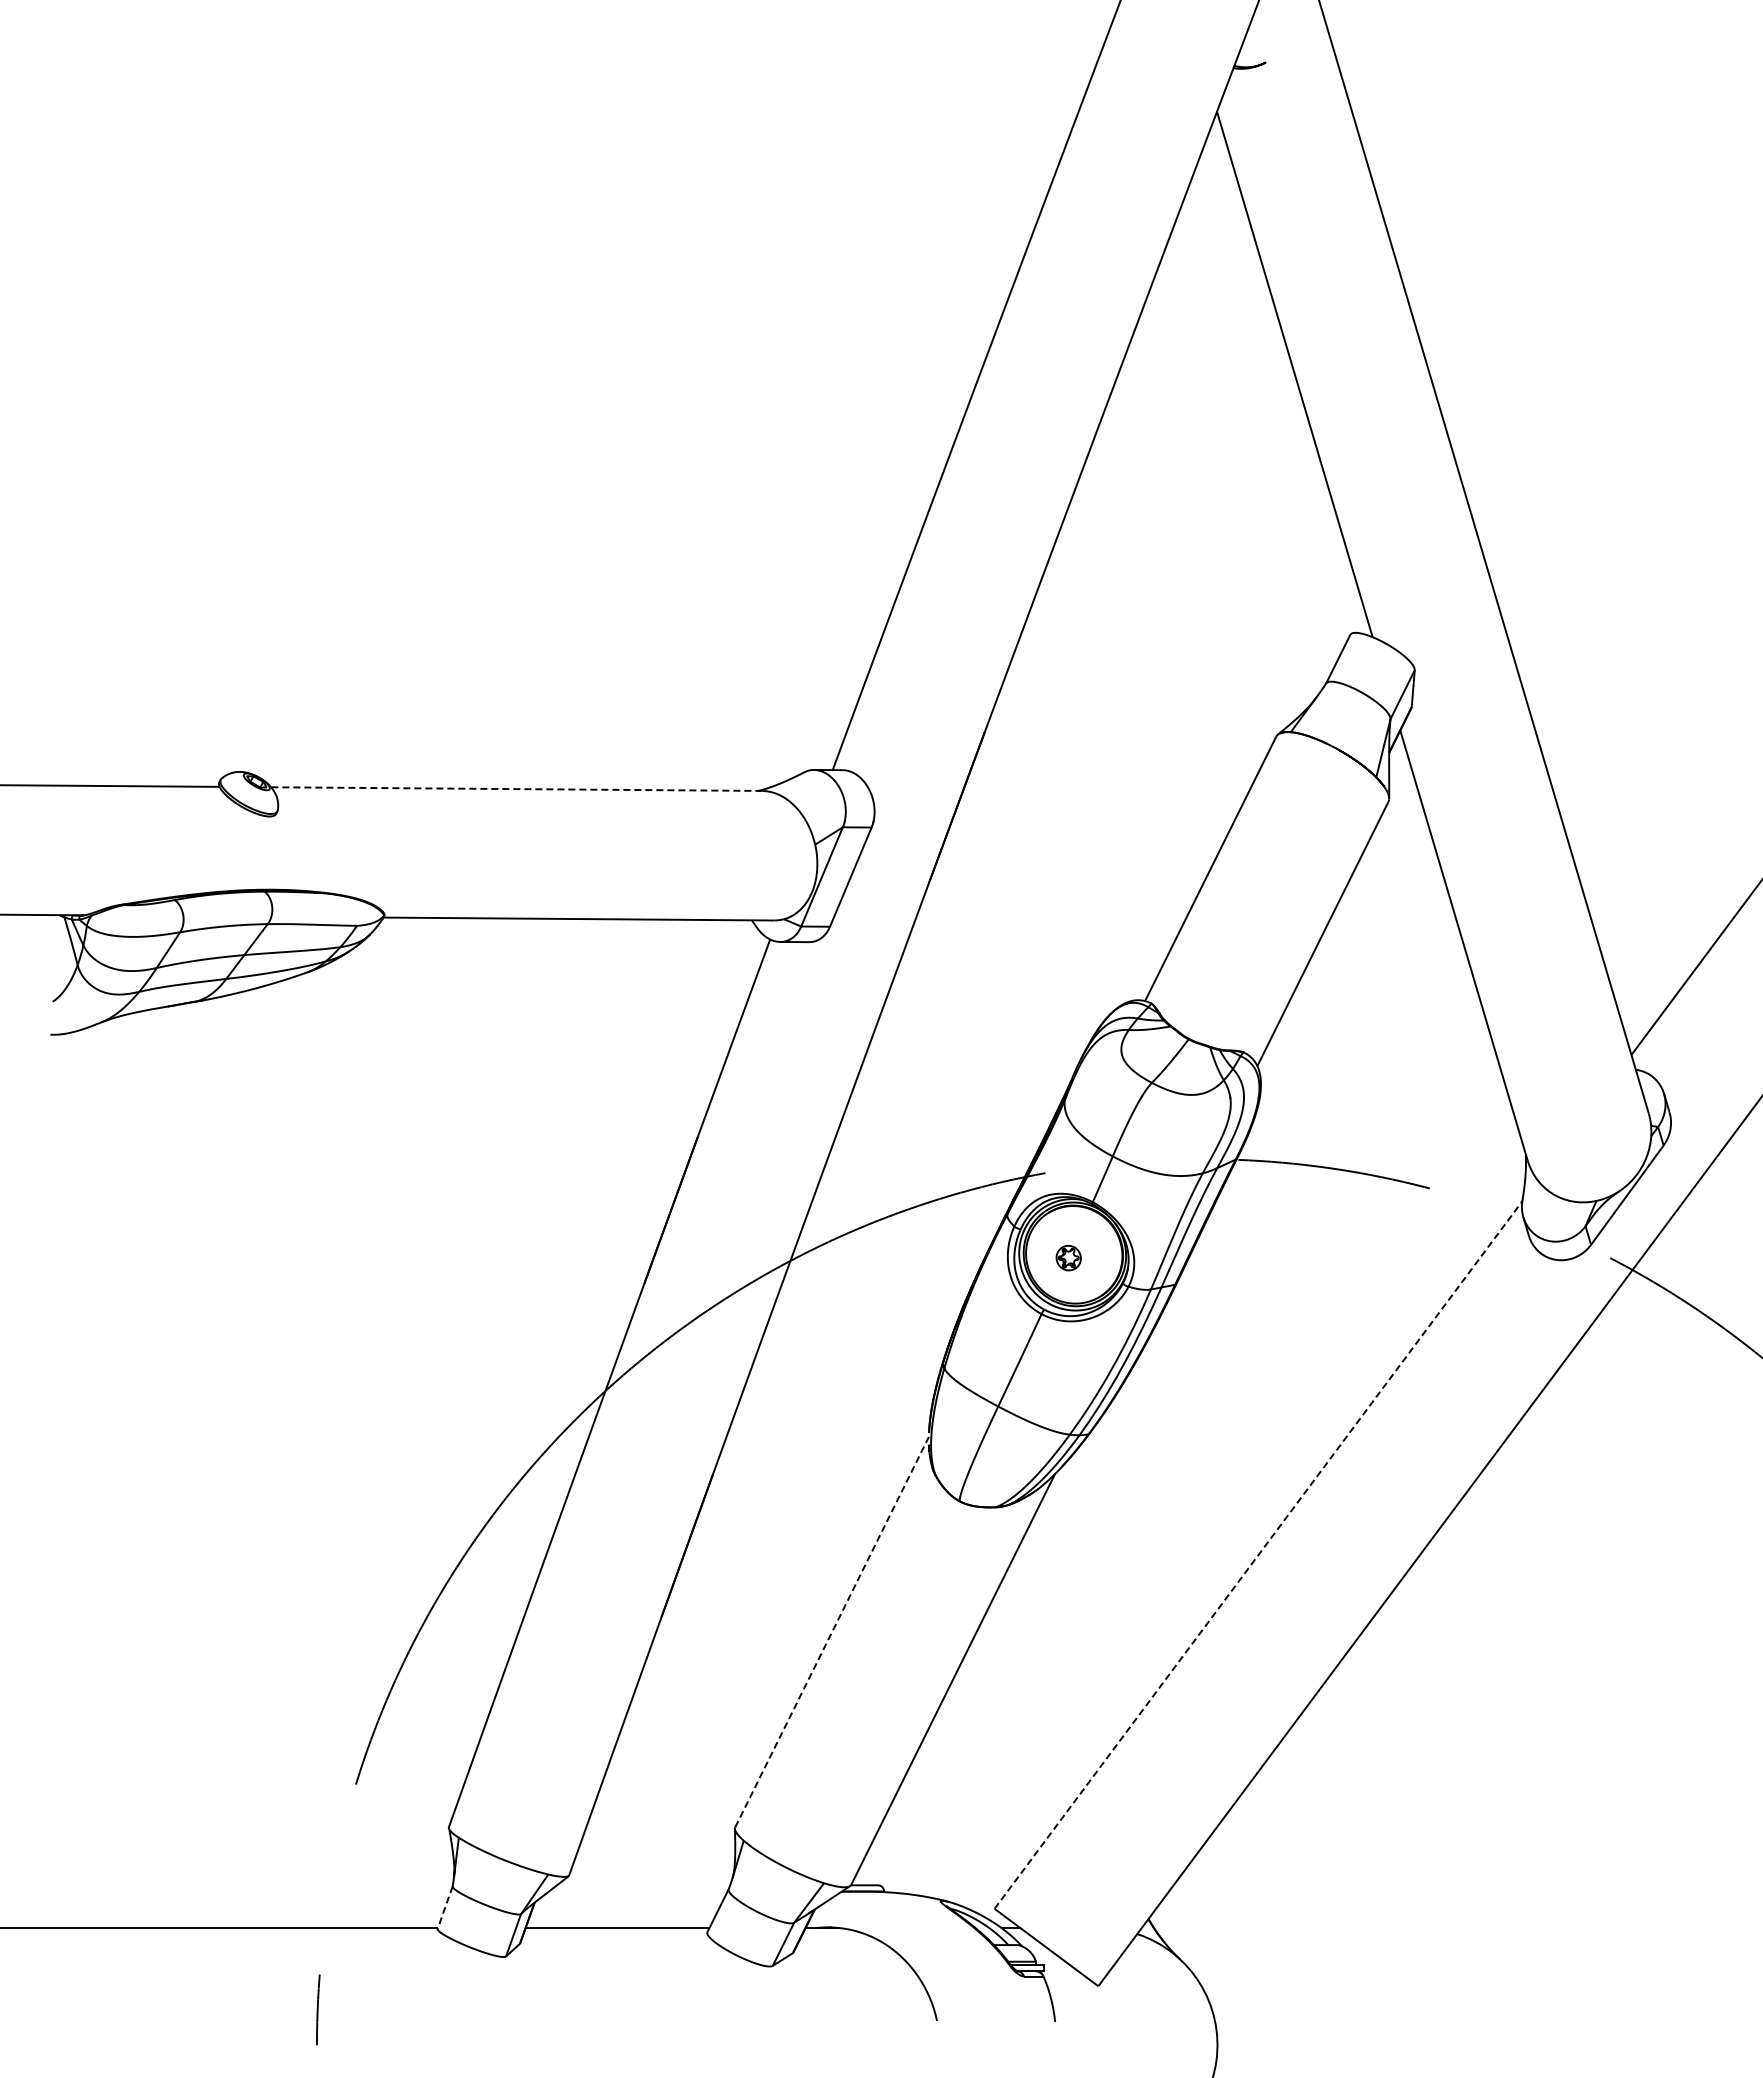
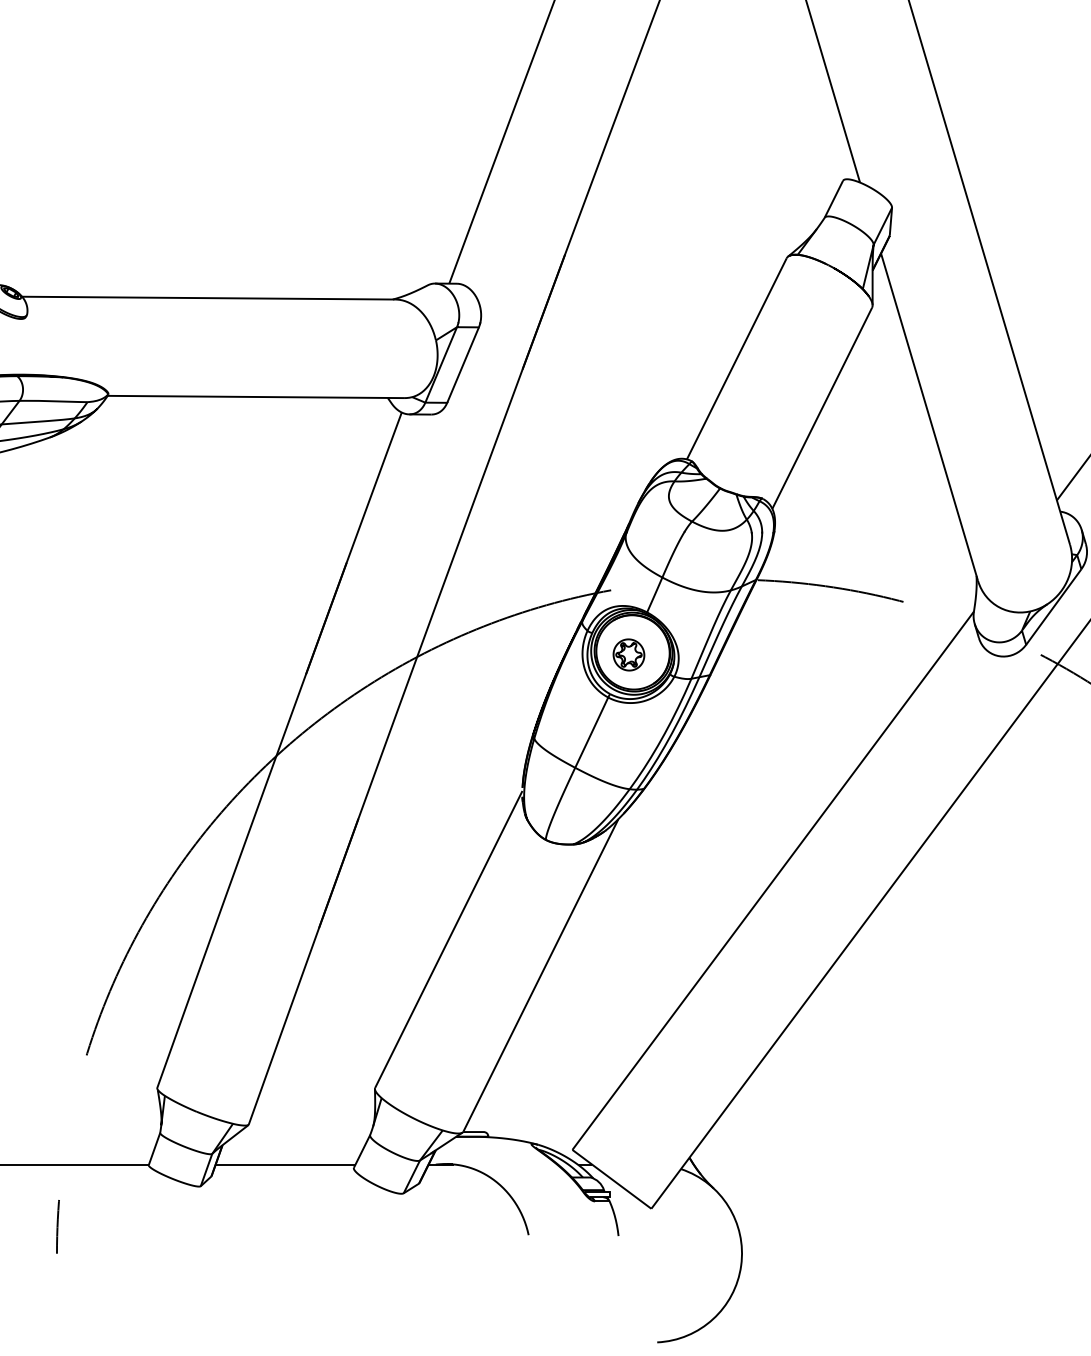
line: (516, 789) -> (208, 298), dashed -> solid
part: (1068, 1257) -> (628, 654), size x1.67
line: (1258, 1554) -> (773, 880), dashed -> solid
line: (832, 1632) -> (449, 939), dashed -> solid
line: (445, 1907) -> (154, 1148), dashed -> solid

